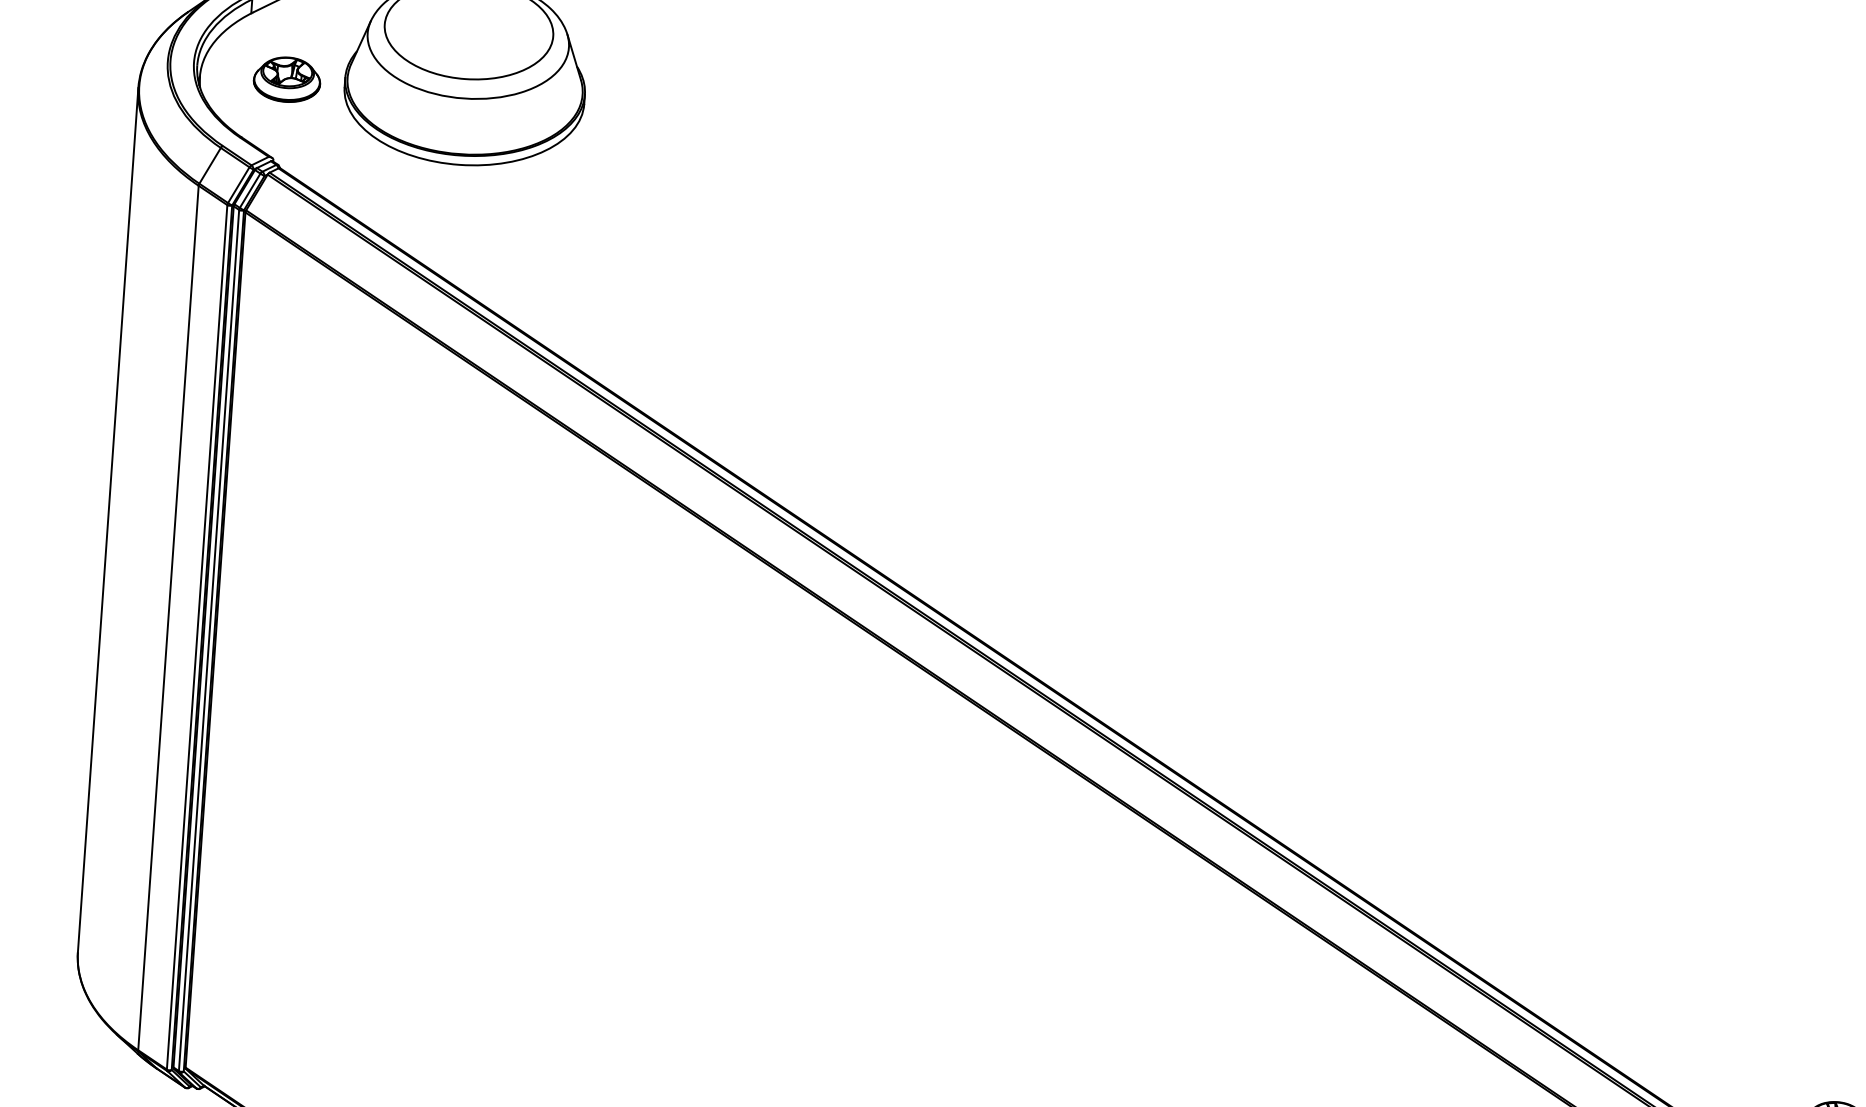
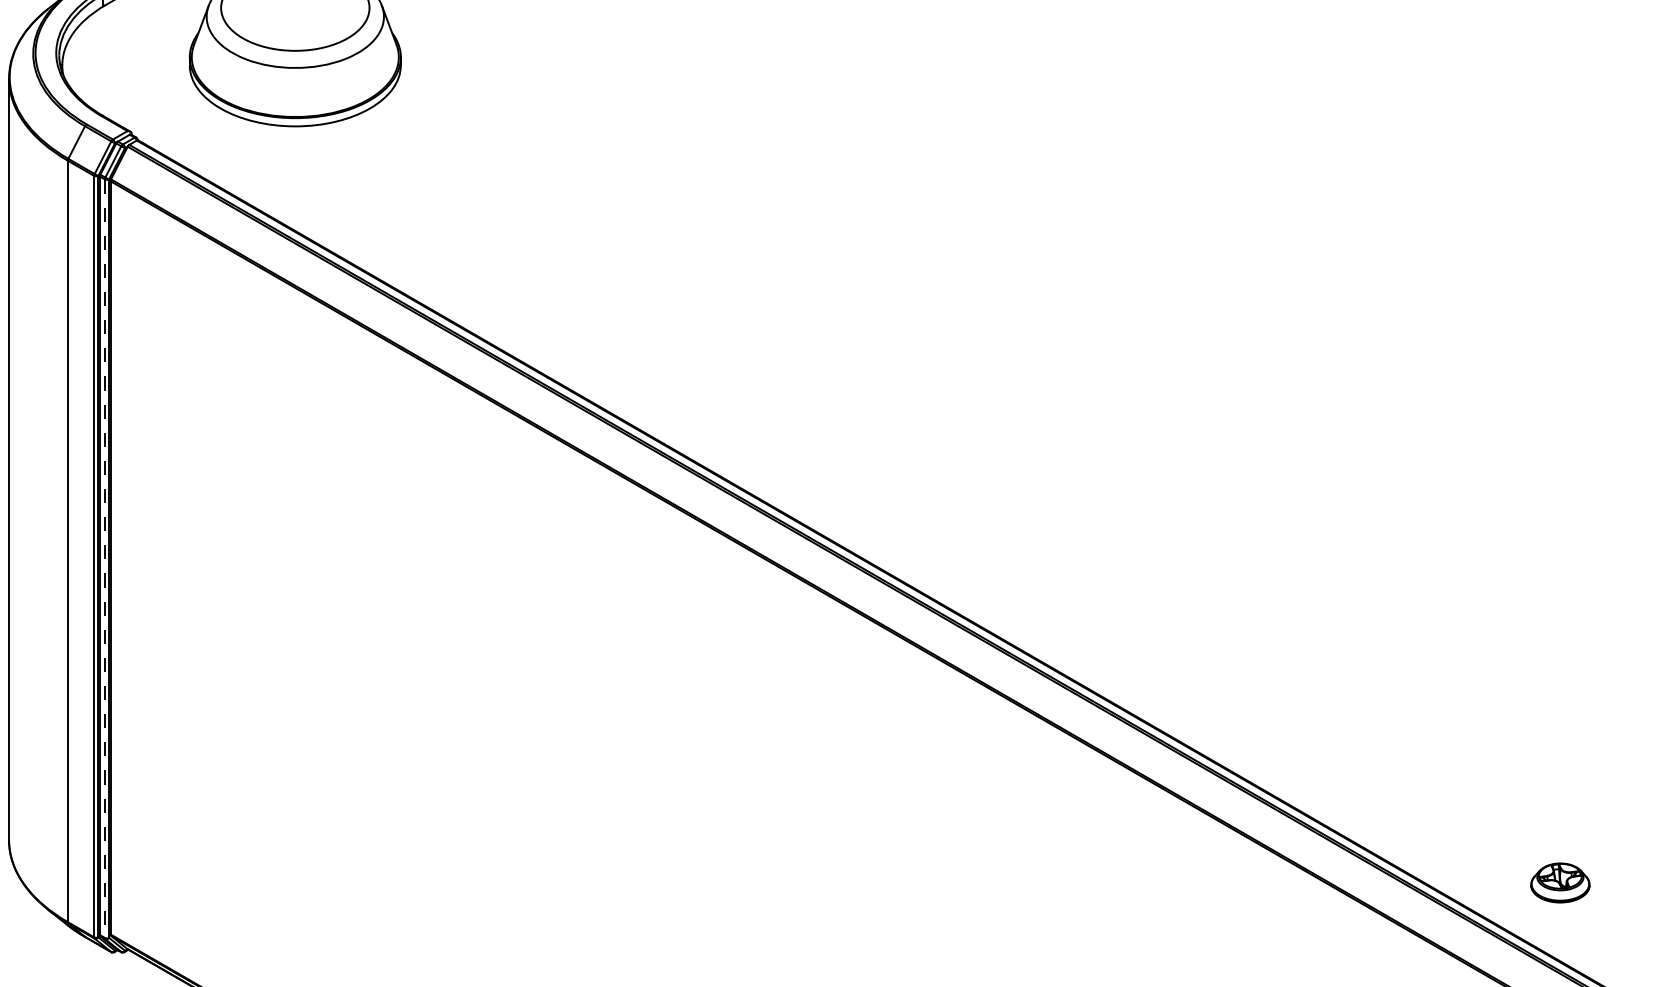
part: (286, 78) -> (138, 61), removed
line: (208, 641) -> (104, 559), solid -> dashed

